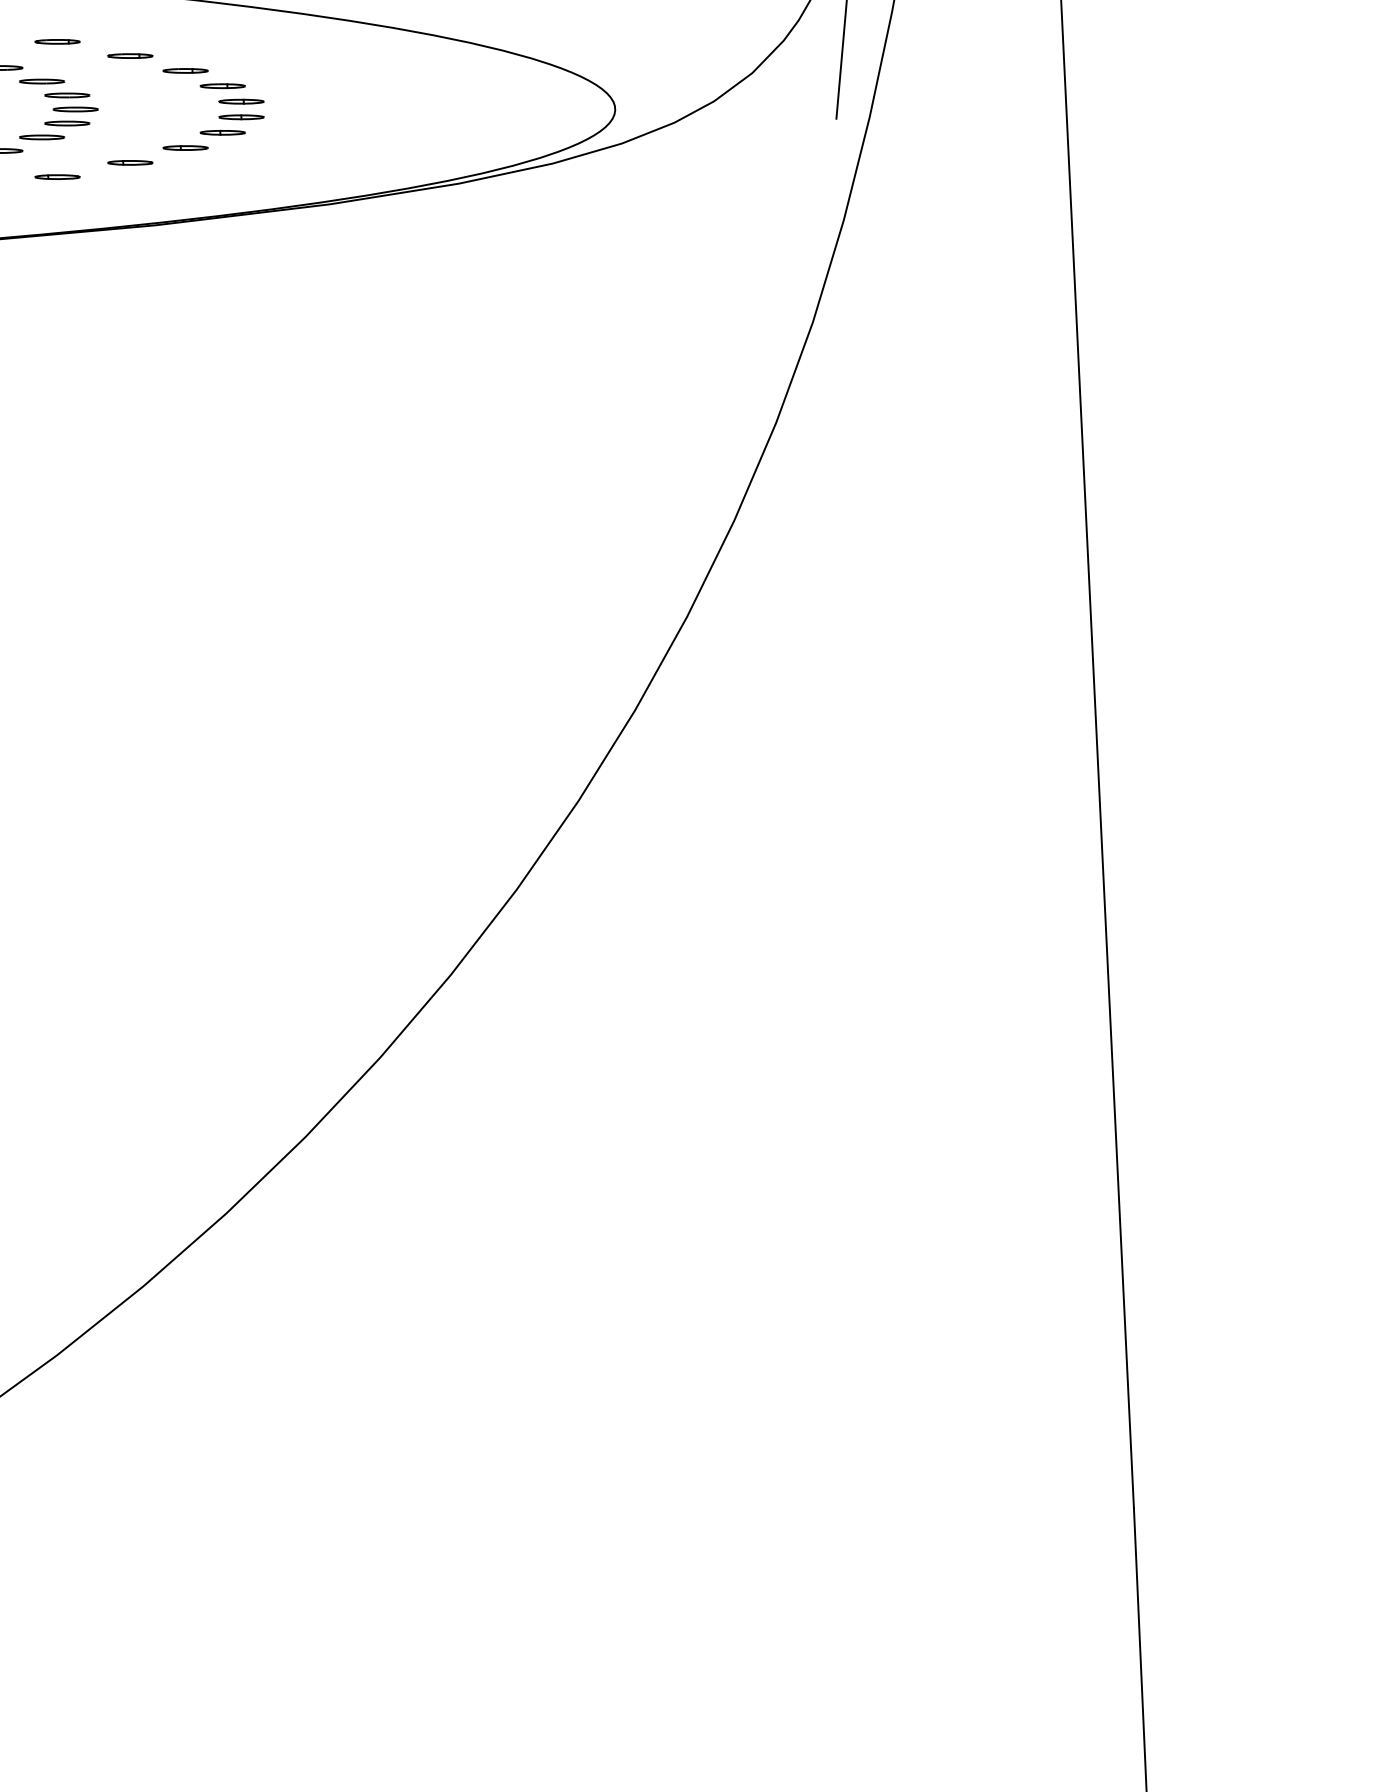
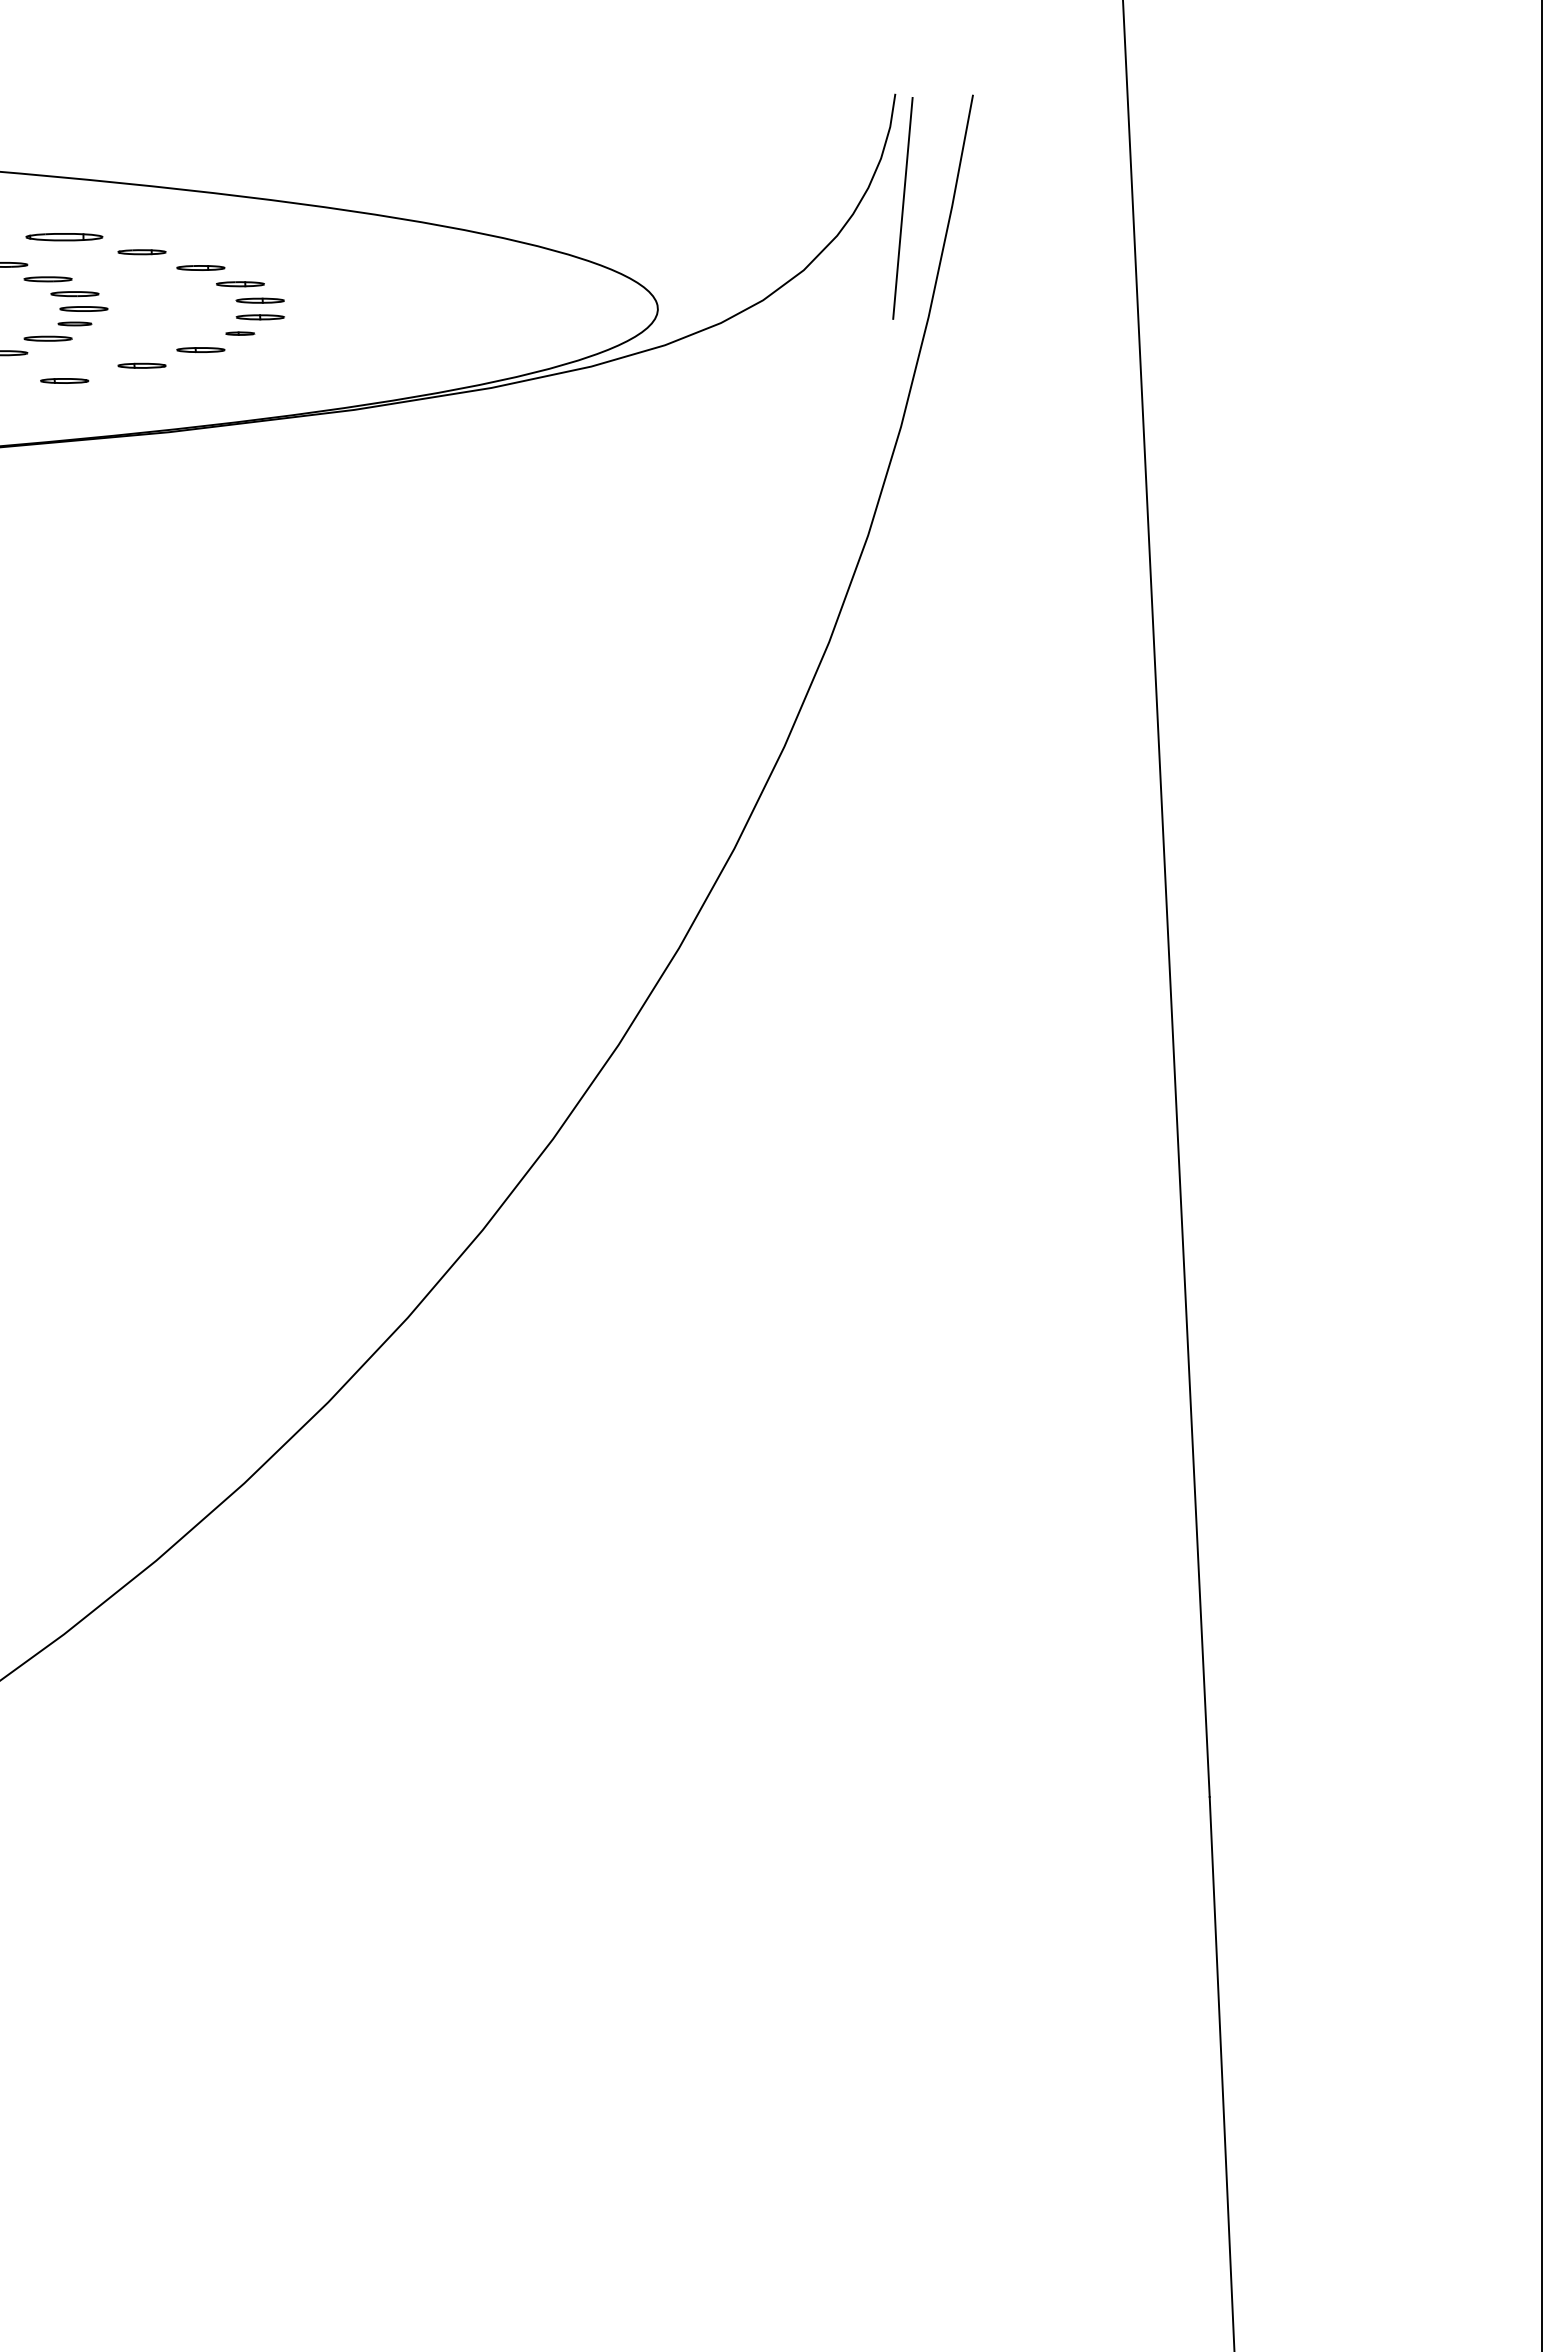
part: (57, 41) -> (64, 236), size x1.6
part: (66, 123) -> (74, 323), size x0.7
part: (221, 132) -> (239, 333), size x0.6

